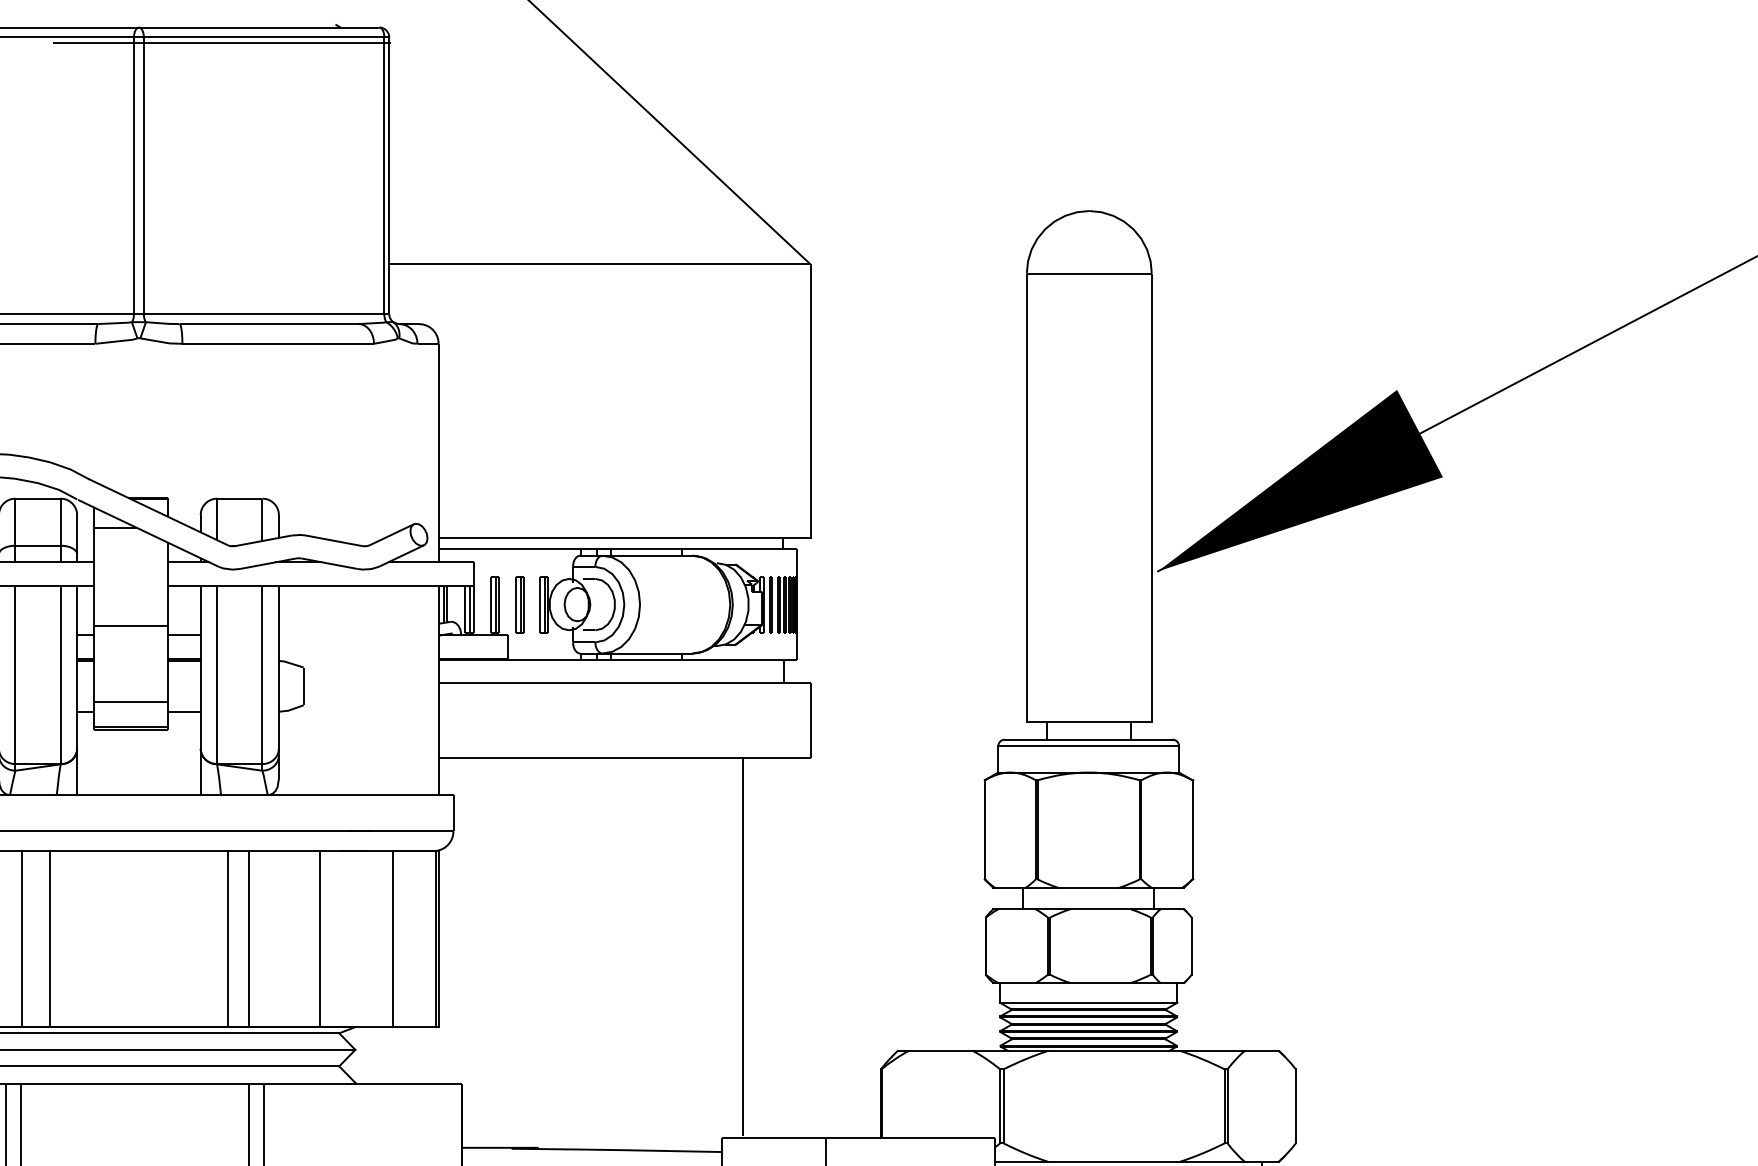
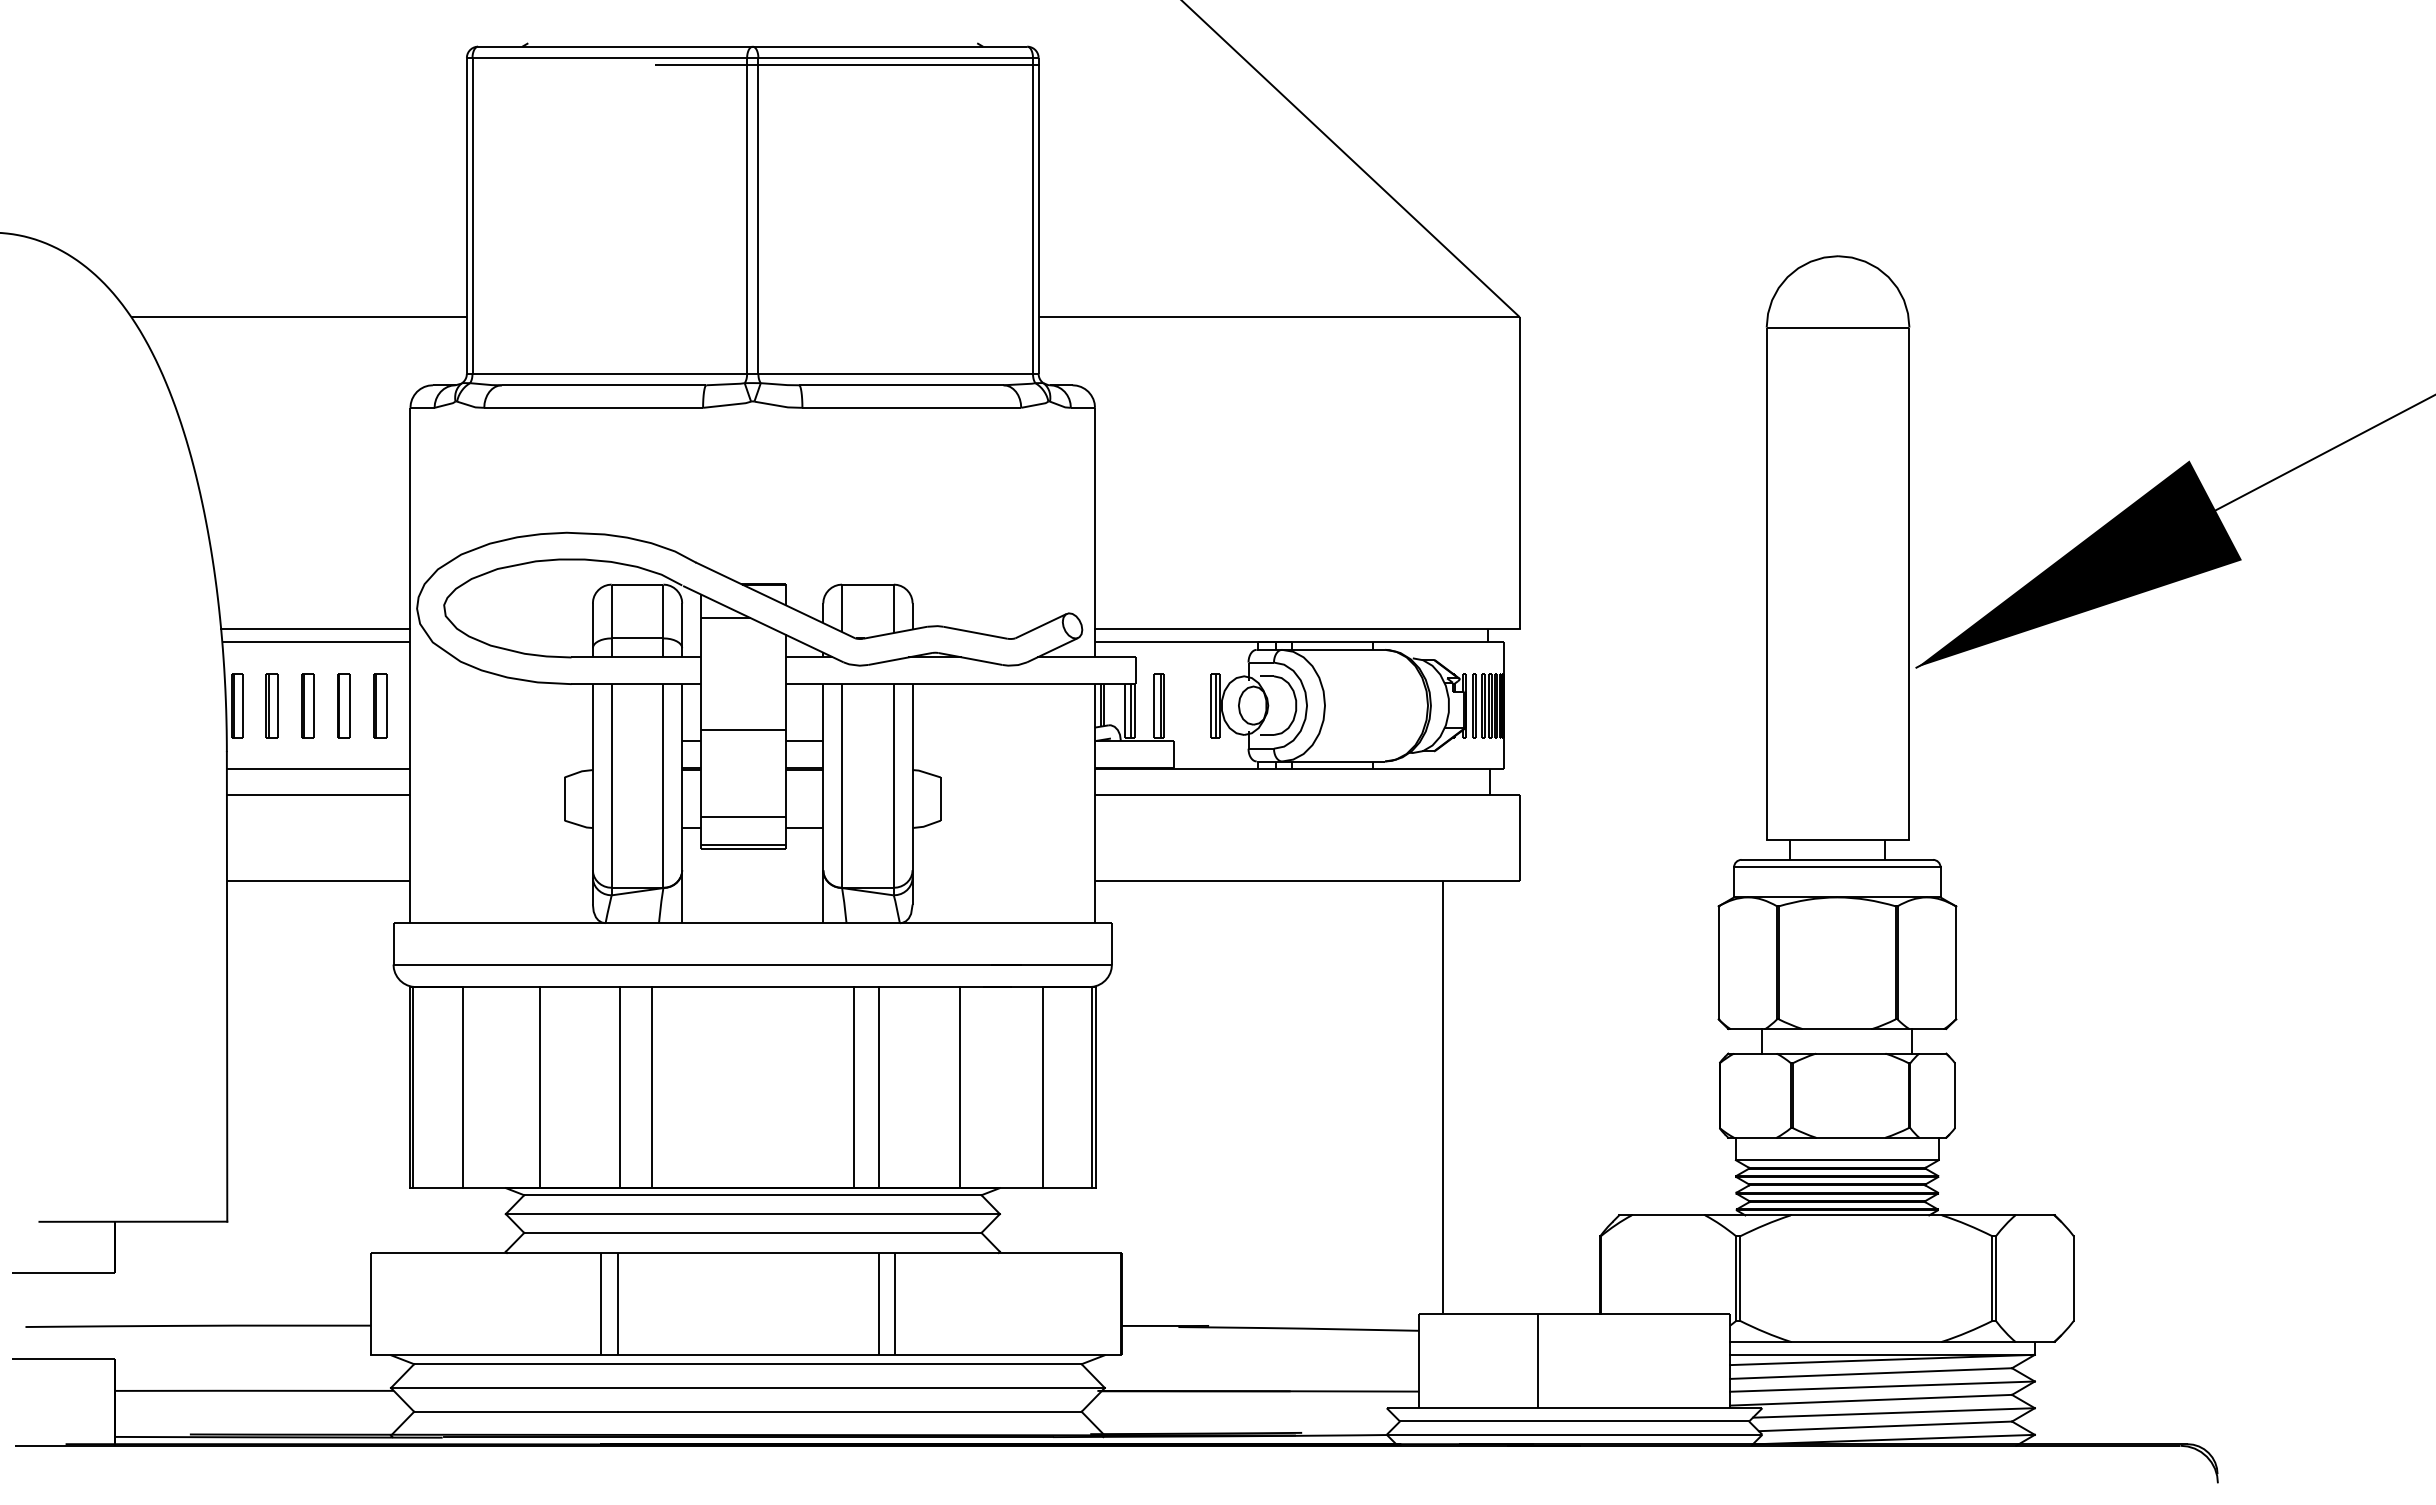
part: (519, 604) -> (1187, 705), removed

